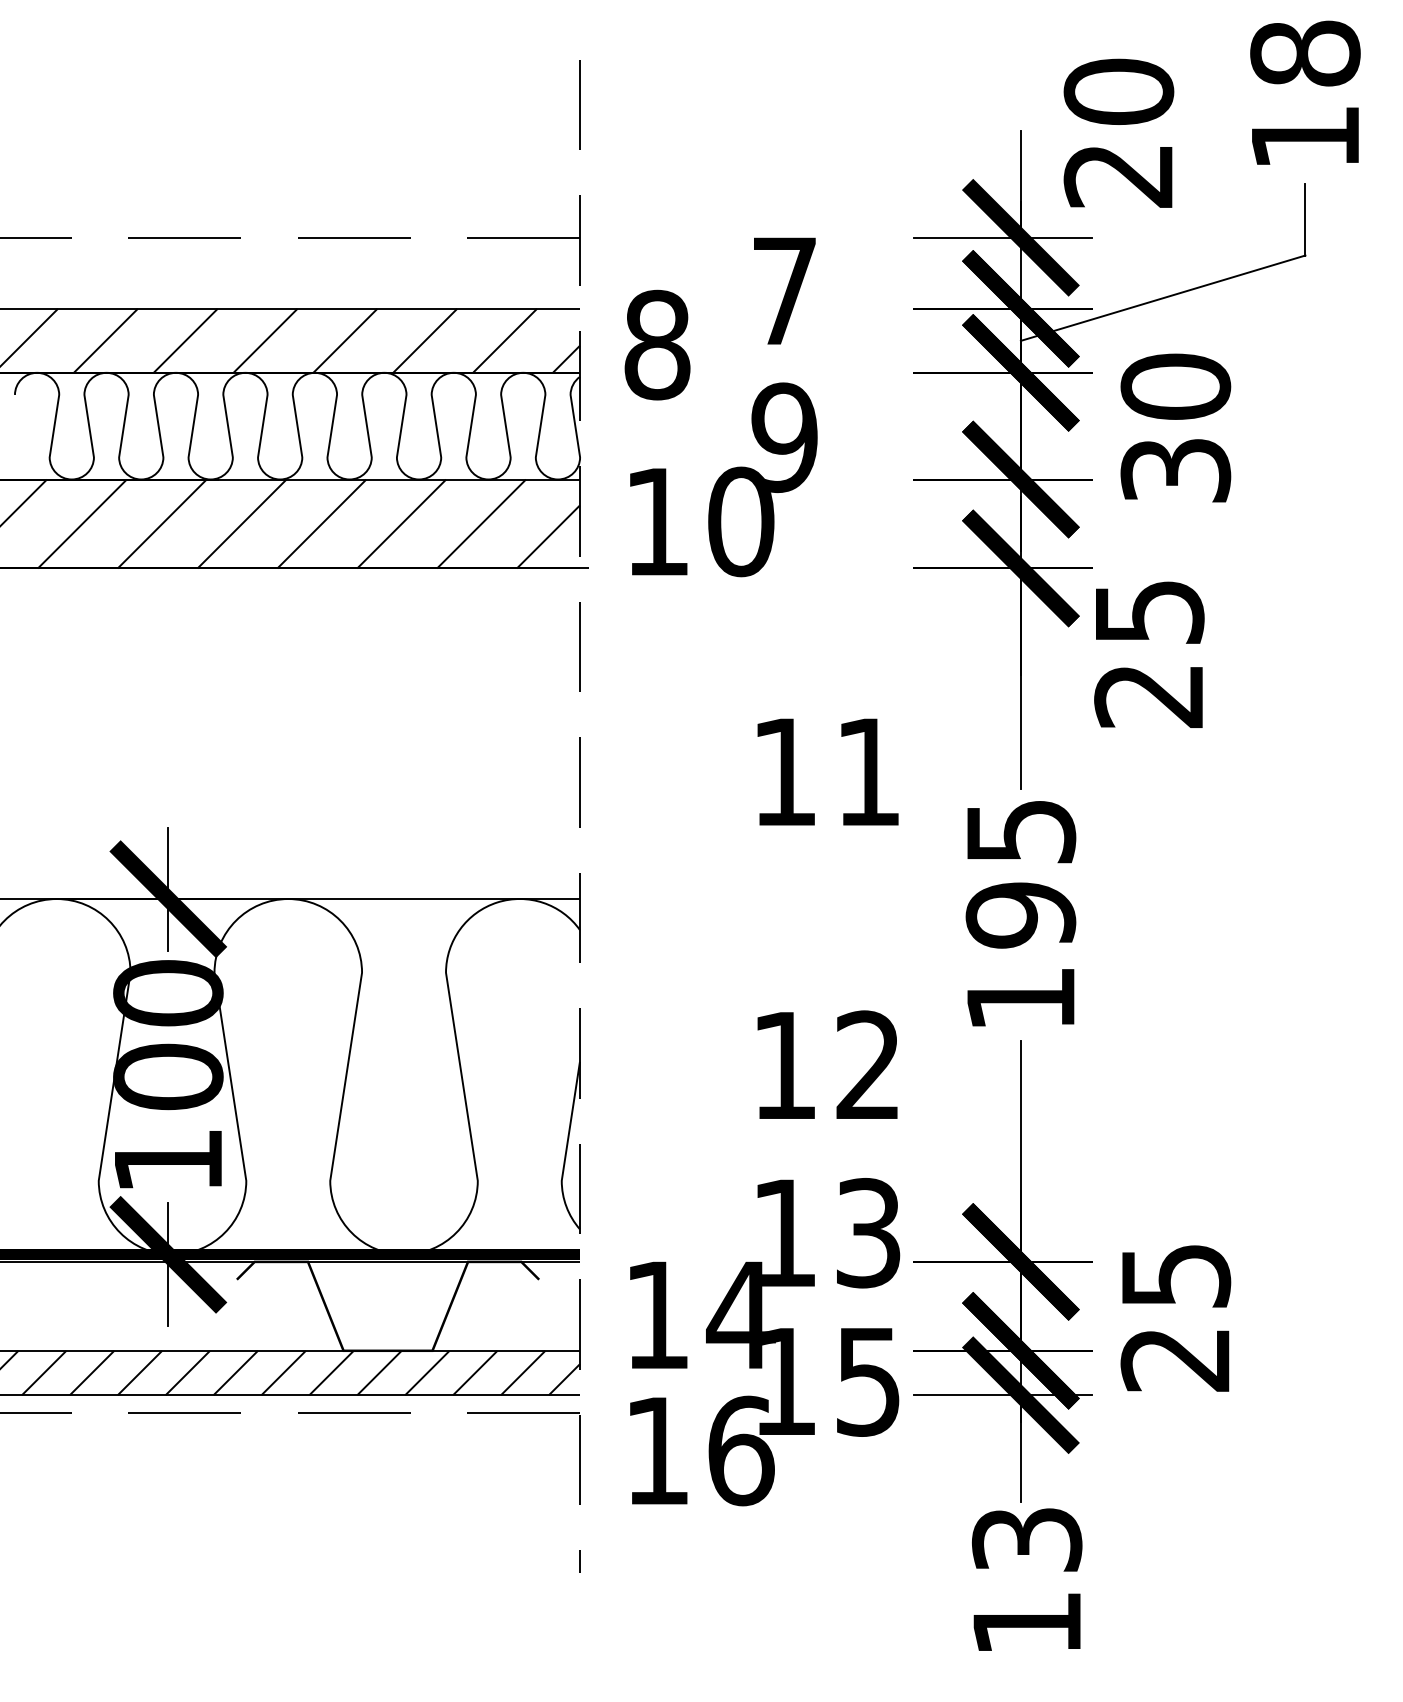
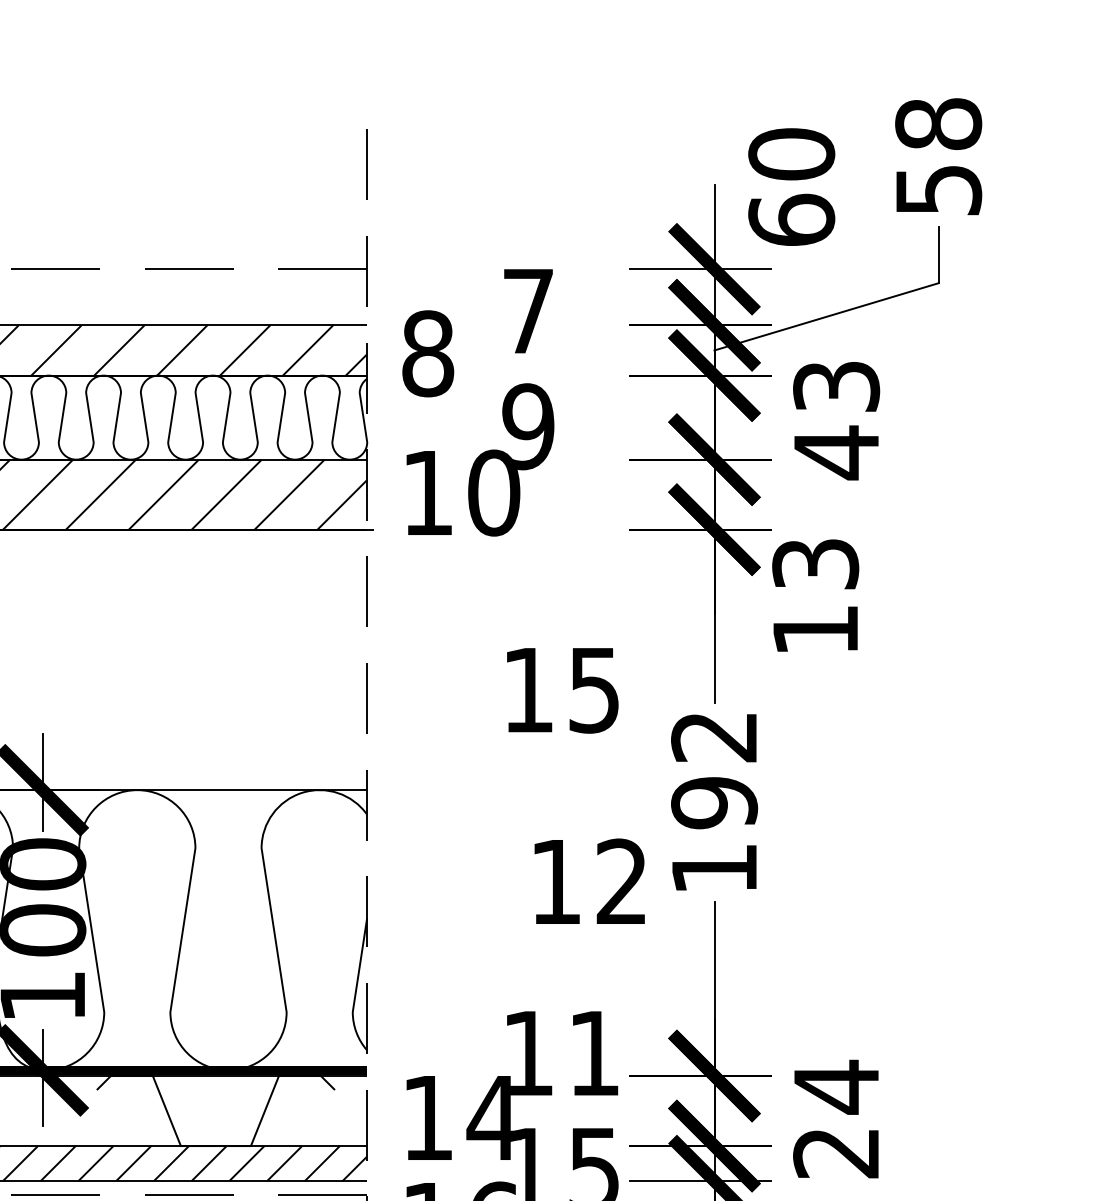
text: (1306, 138) -> (939, 191), 18 -> 58
text: (1118, 175) -> (791, 220), 20 -> 60
text: (1175, 429) -> (836, 420), 30 -> 43
text: (1149, 653) -> (815, 596), 25 -> 13
text: (868, 772) -> (594, 690), 11 -> 15
text: (1020, 832) -> (714, 737), 195 -> 192
text: (827, 1064) -> (589, 881), moved
text: (868, 1233) -> (594, 1053), 13 -> 11
text: (1176, 1276) -> (837, 1087), 25 -> 24

